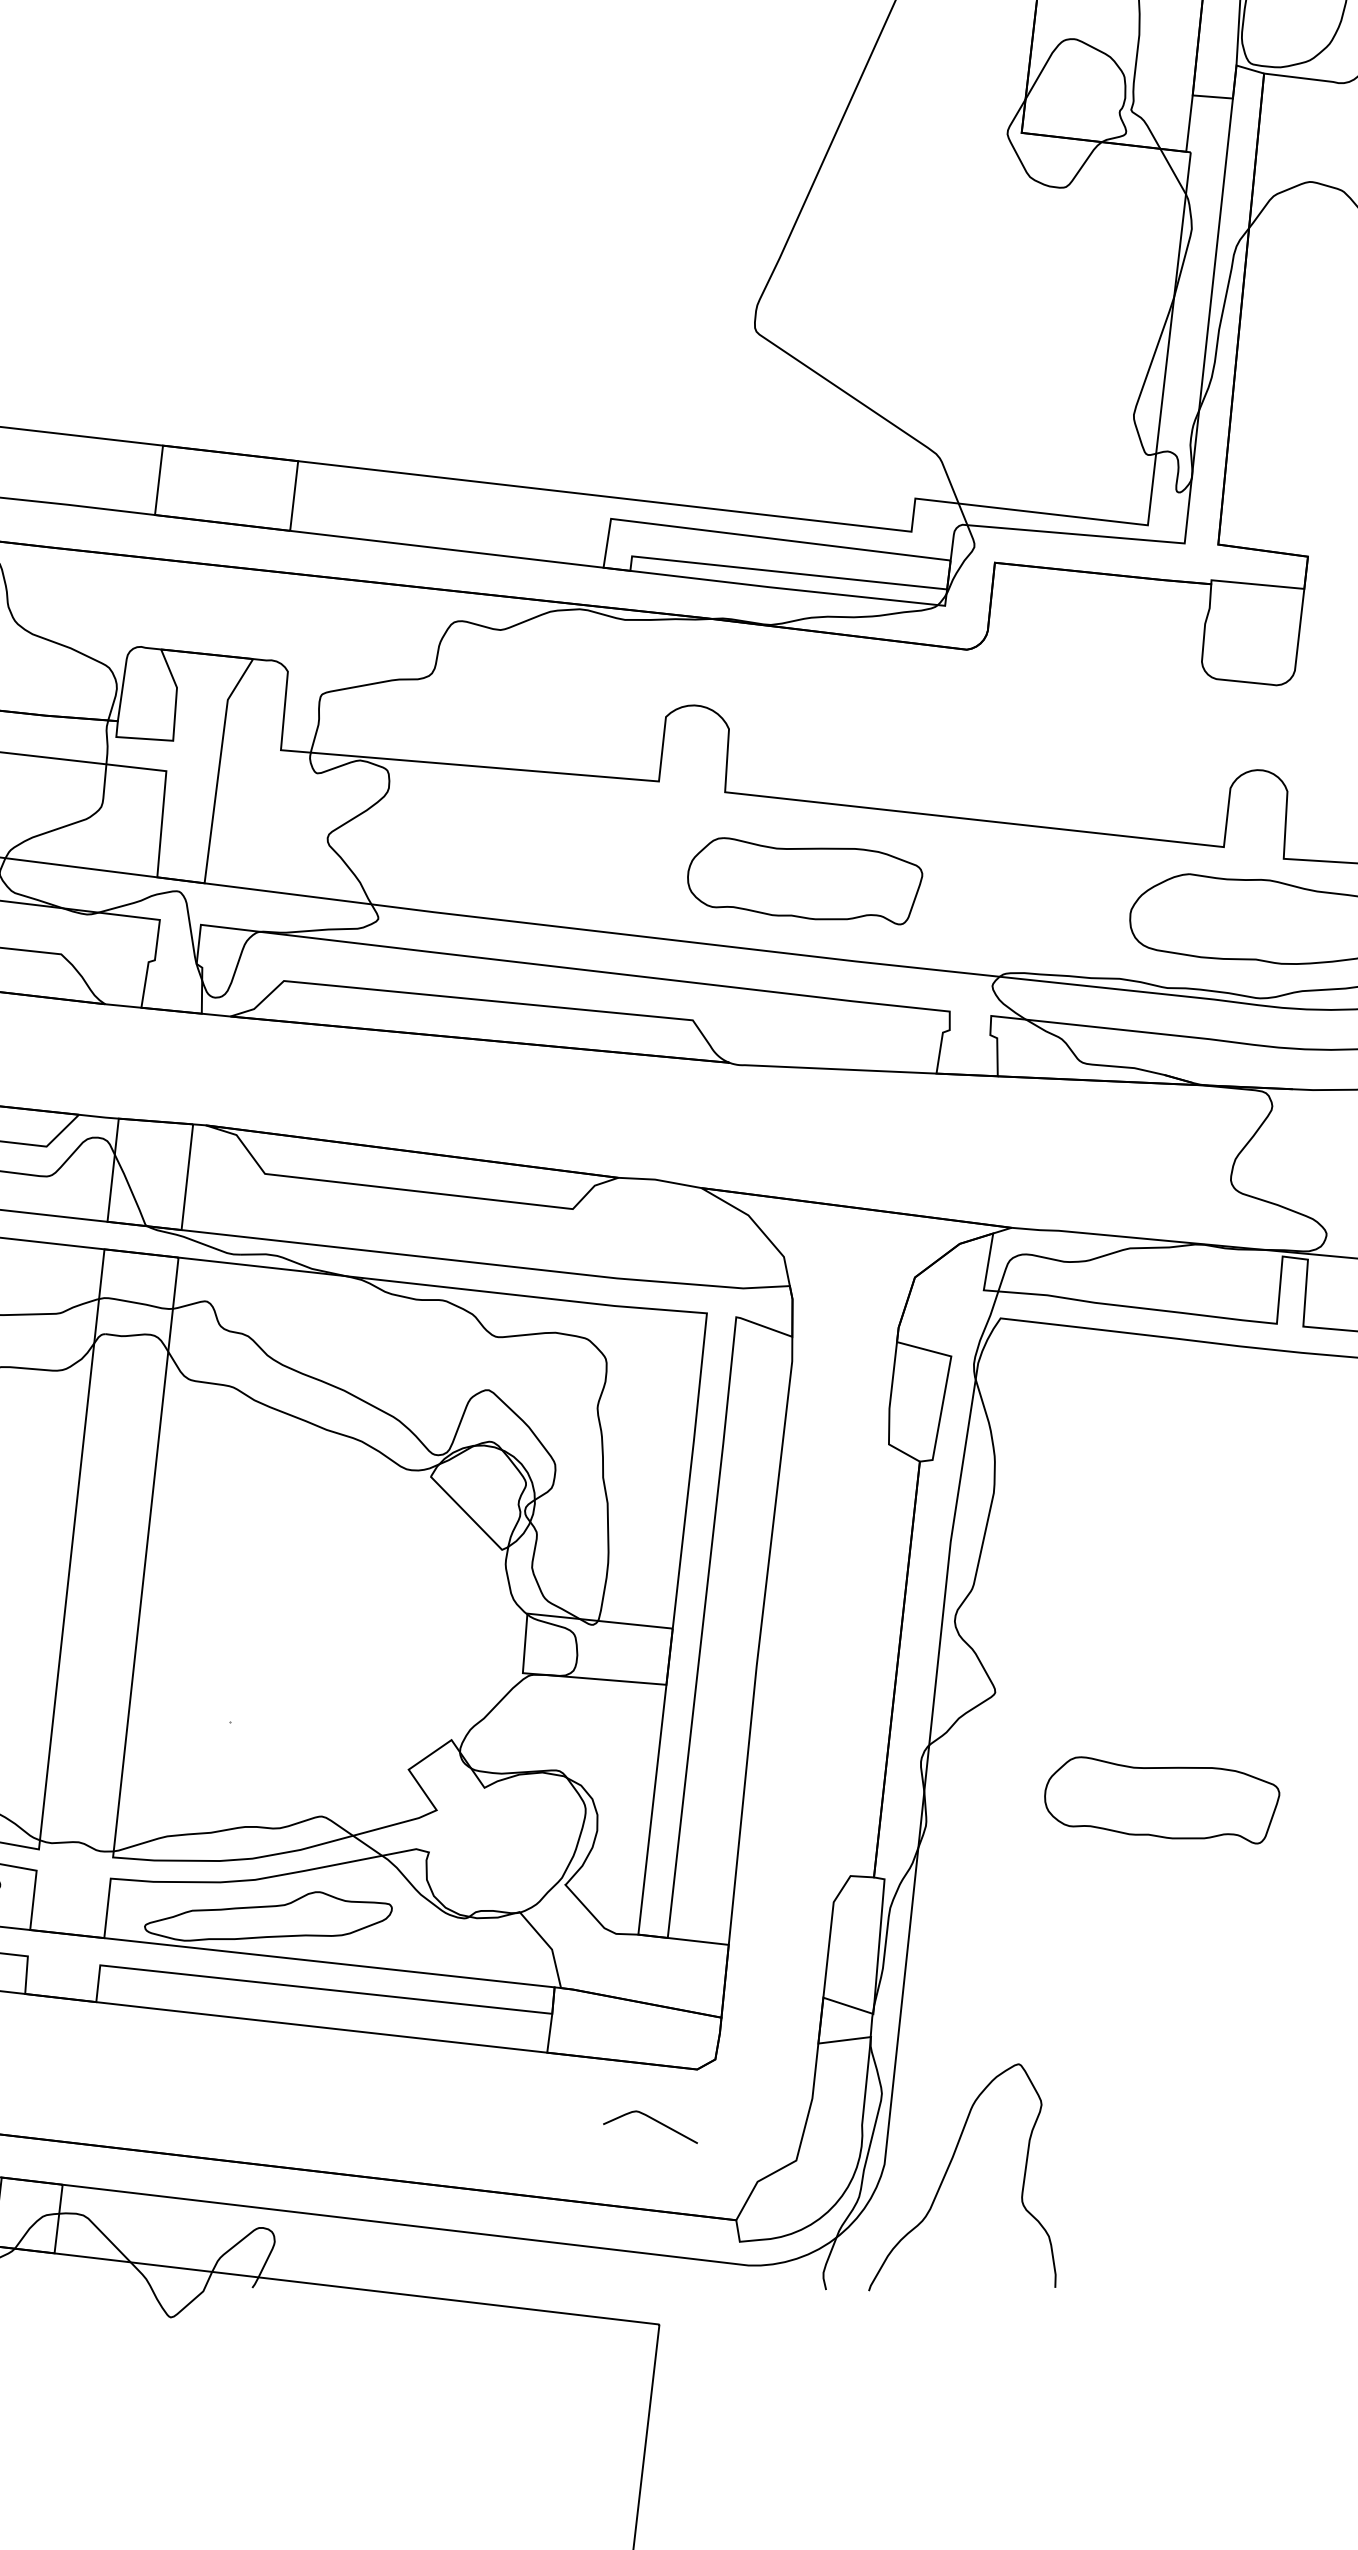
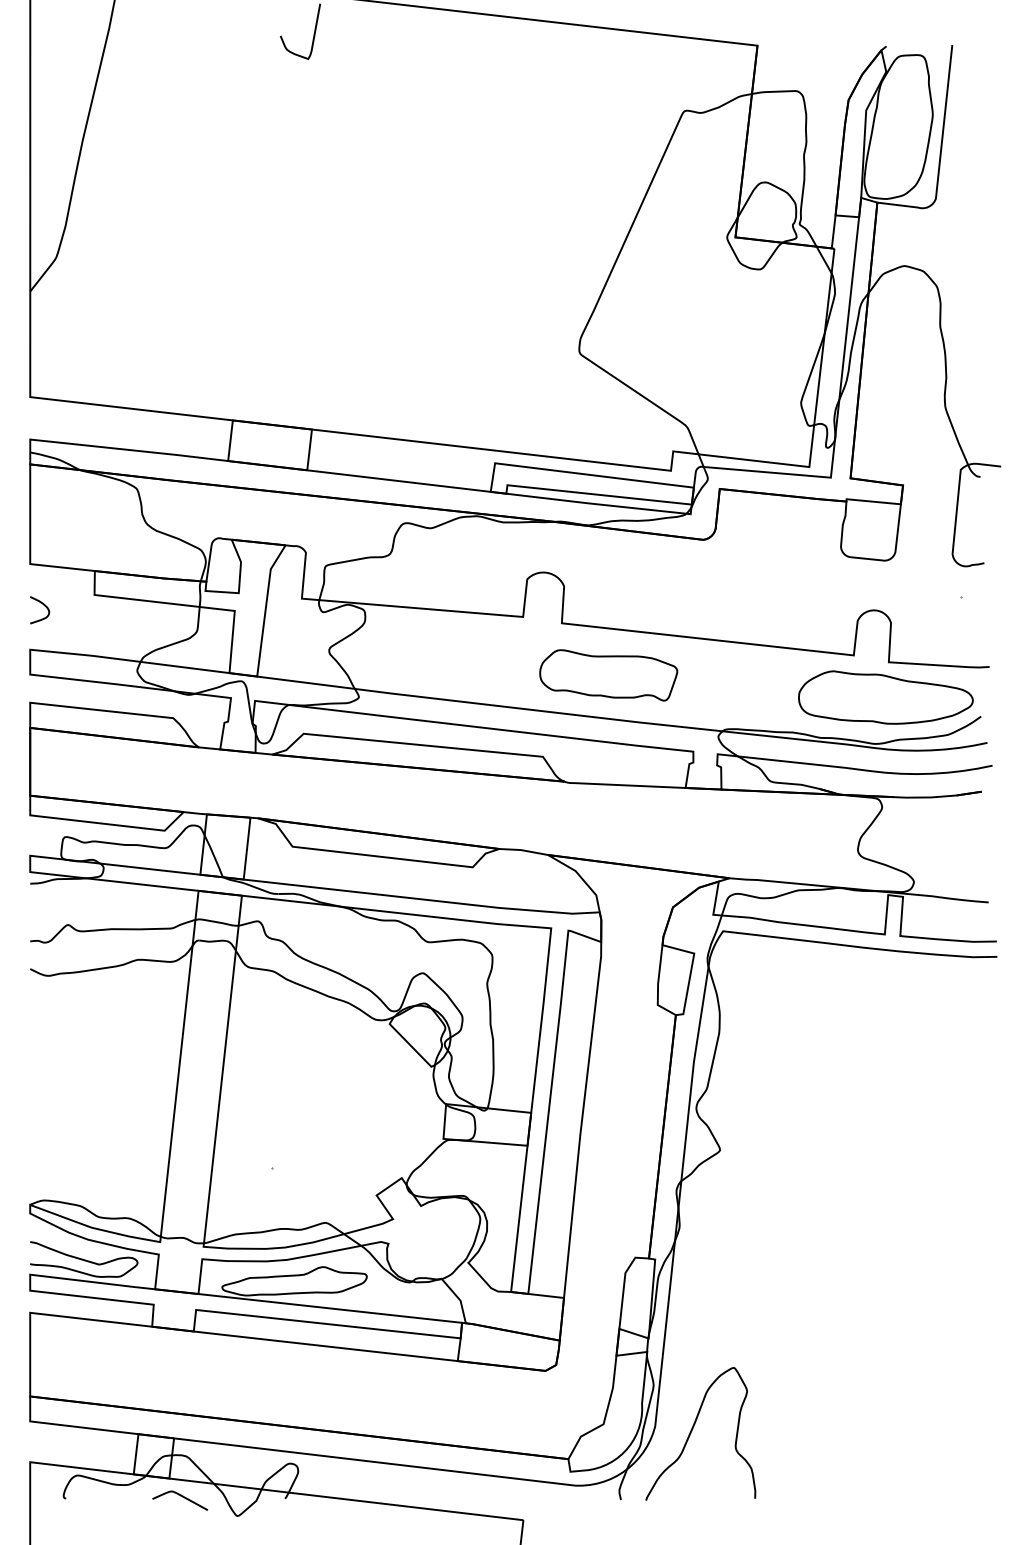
part: (1161, 1800) -> (817, 1213), removed
curve: (654, 2121) -> (182, 1497), moved

